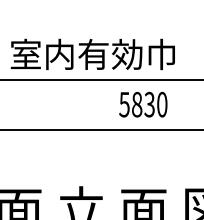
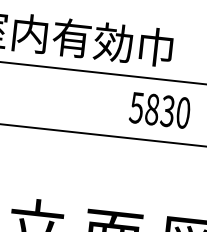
text: (143, 104) -> (160, 110), moved

